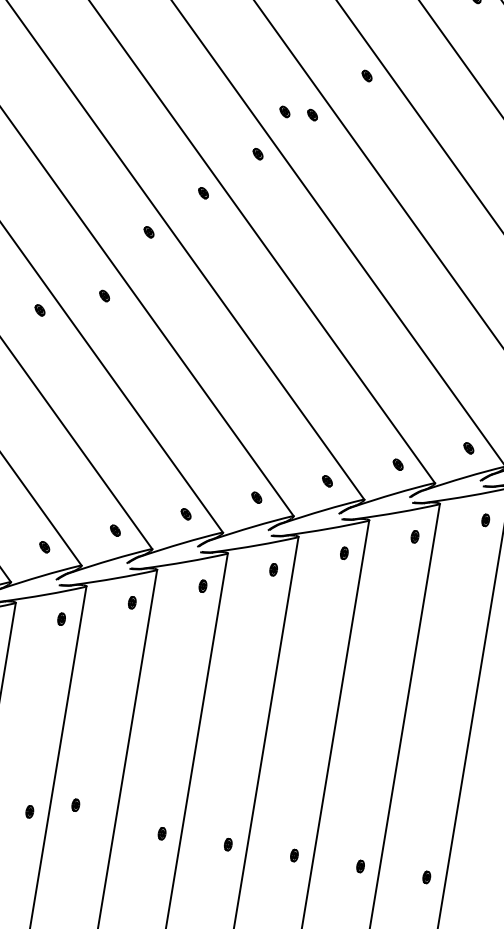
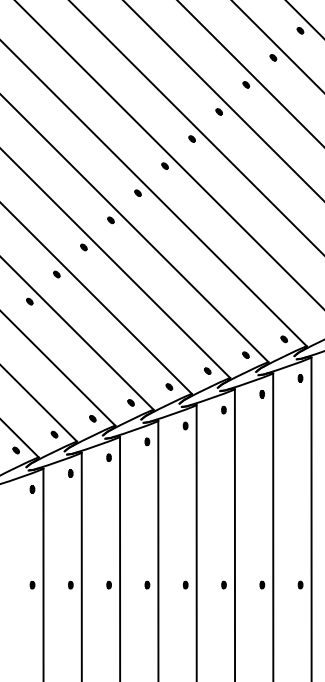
part: (283, 110) -> (218, 111), moved
part: (103, 295) -> (56, 274), moved
part: (74, 804) -> (108, 584), moved

